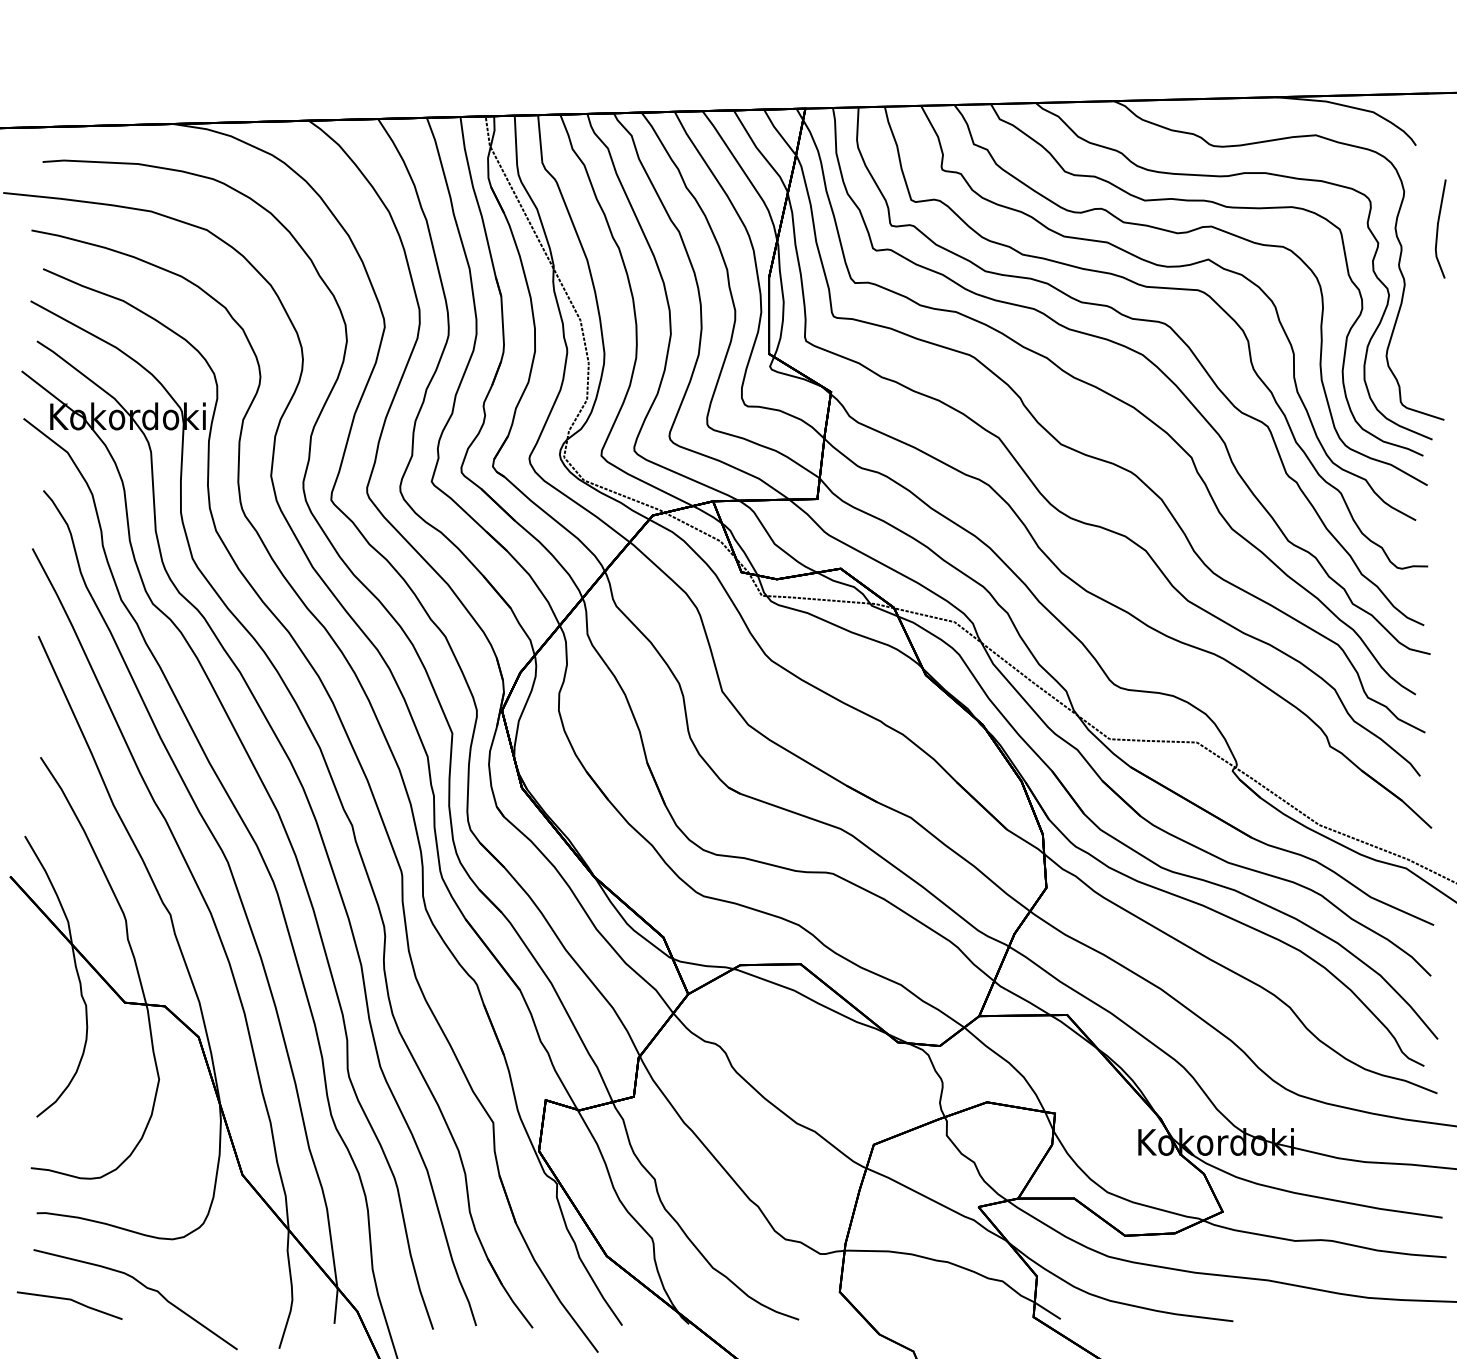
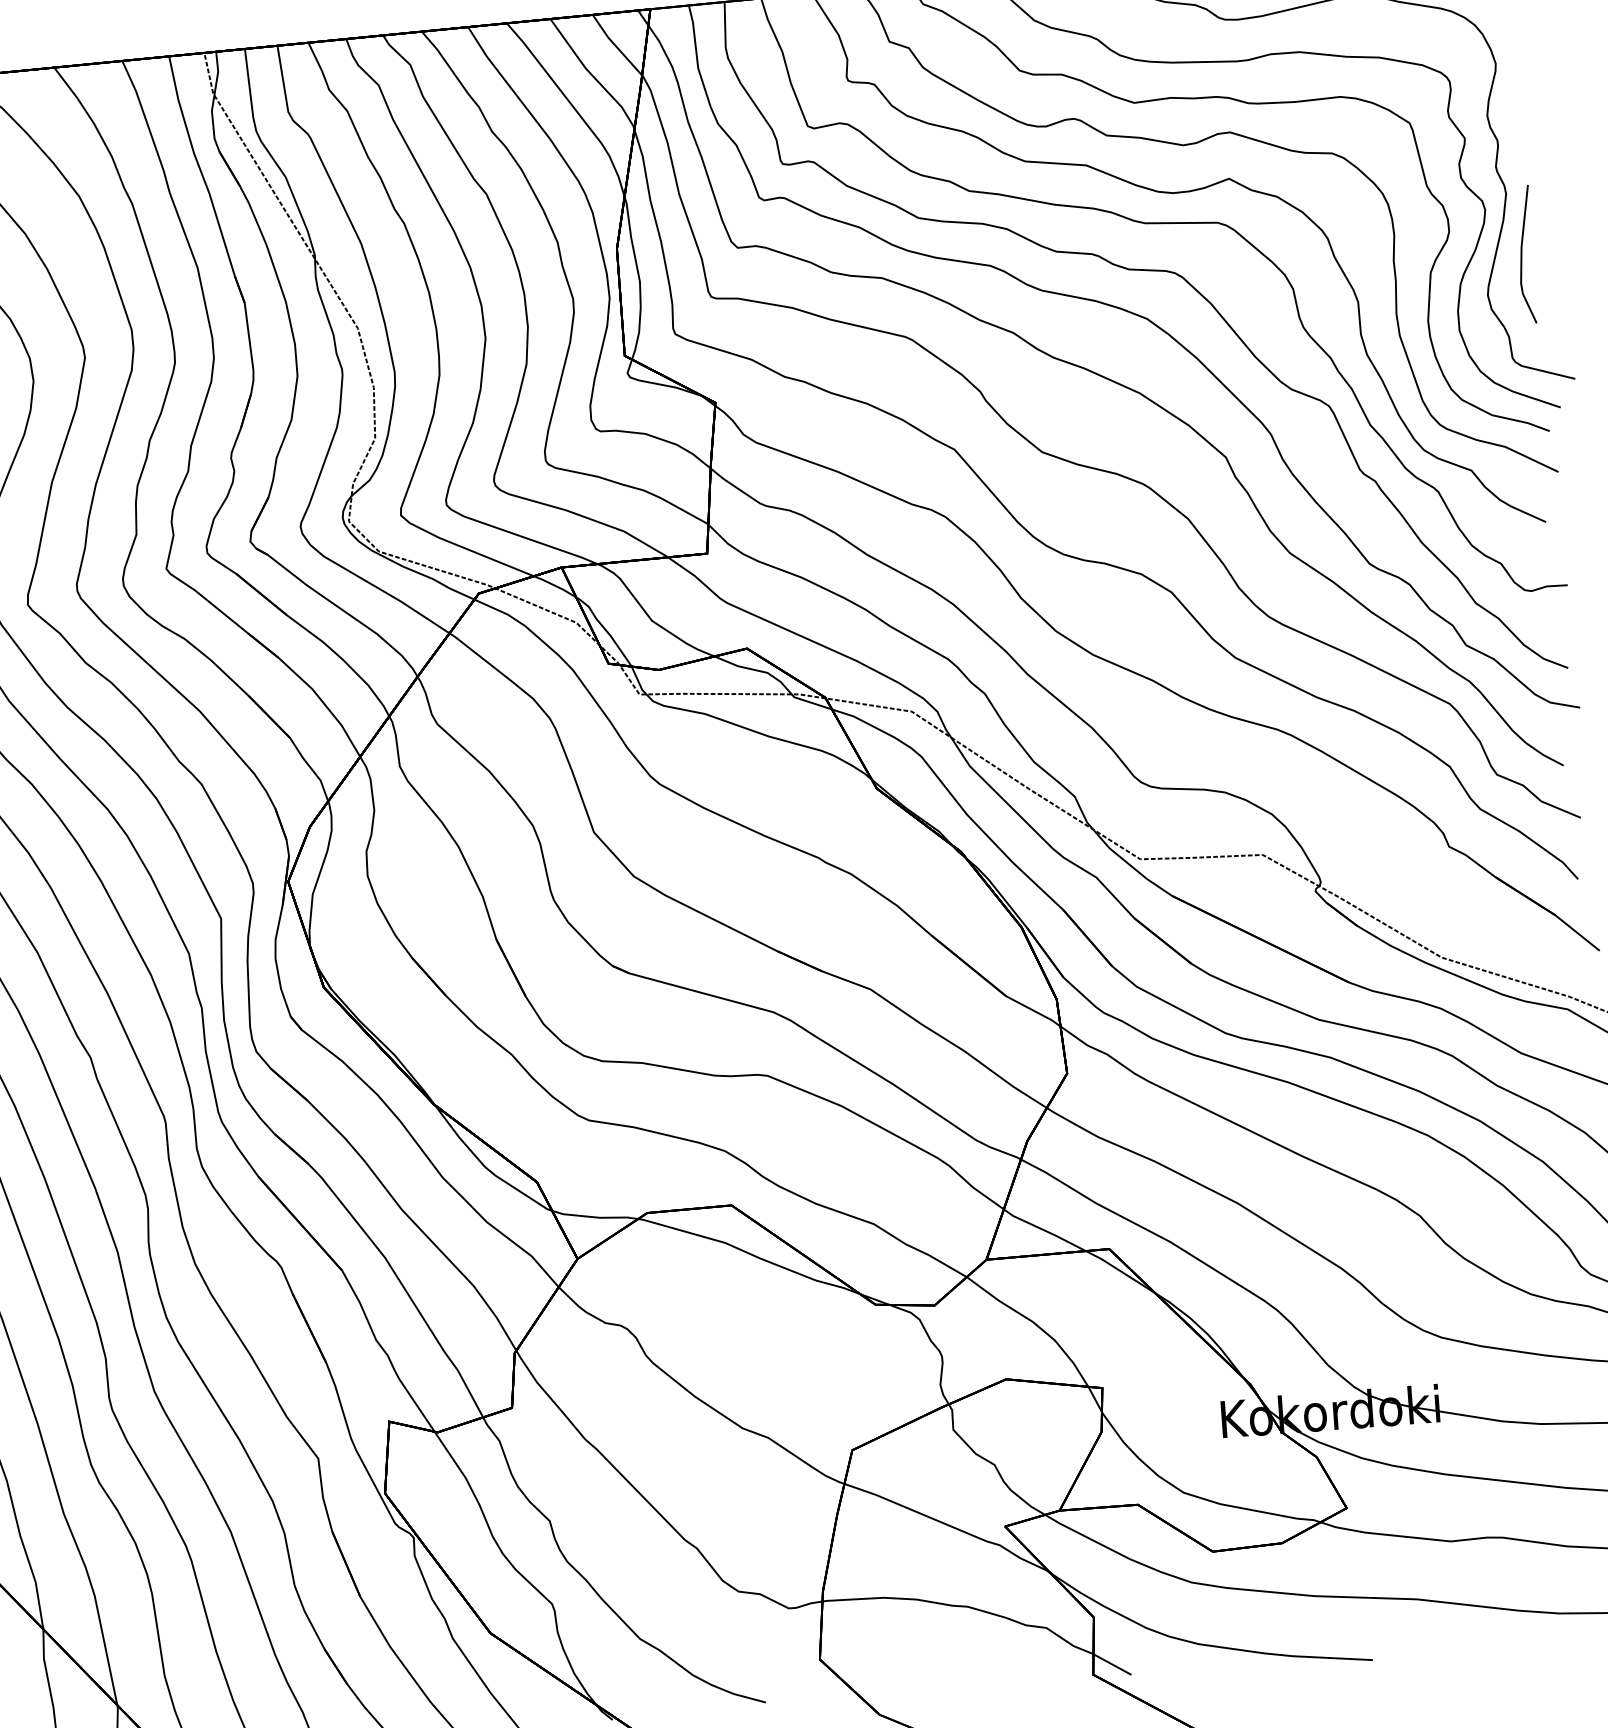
line: (1438, 228) -> (1522, 254), moved

